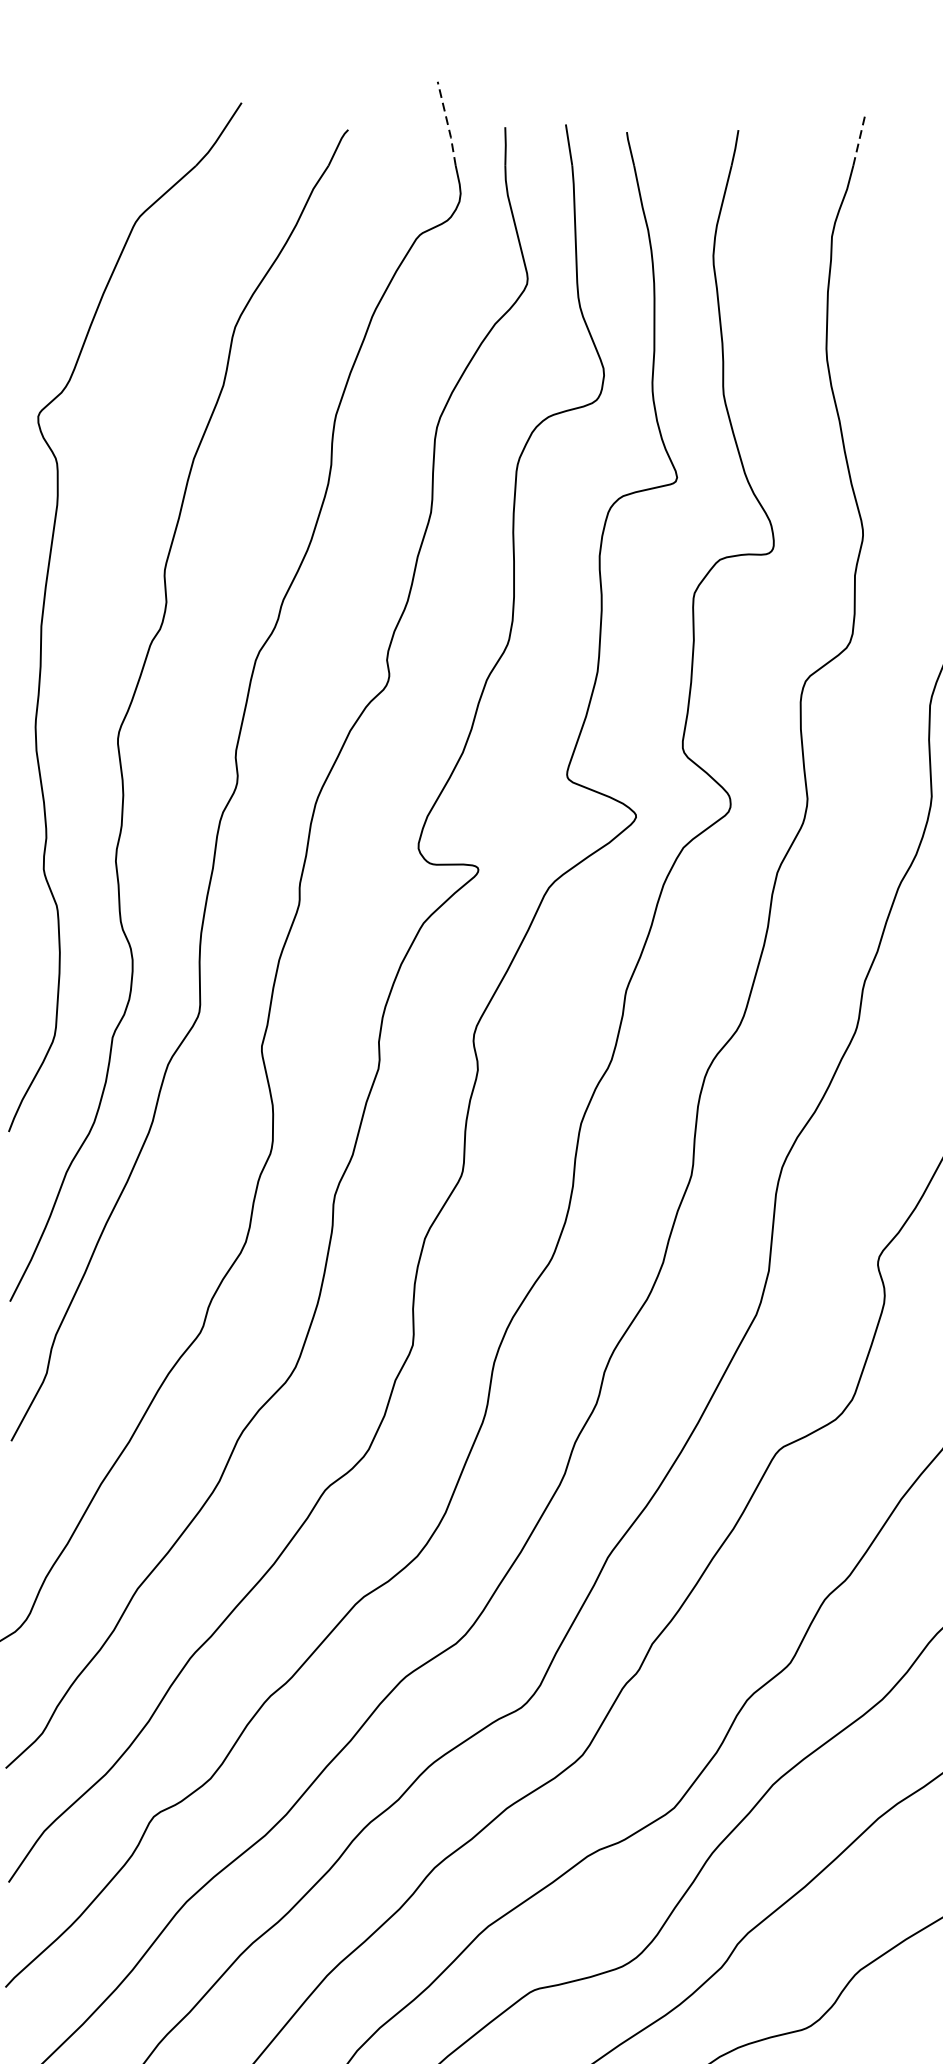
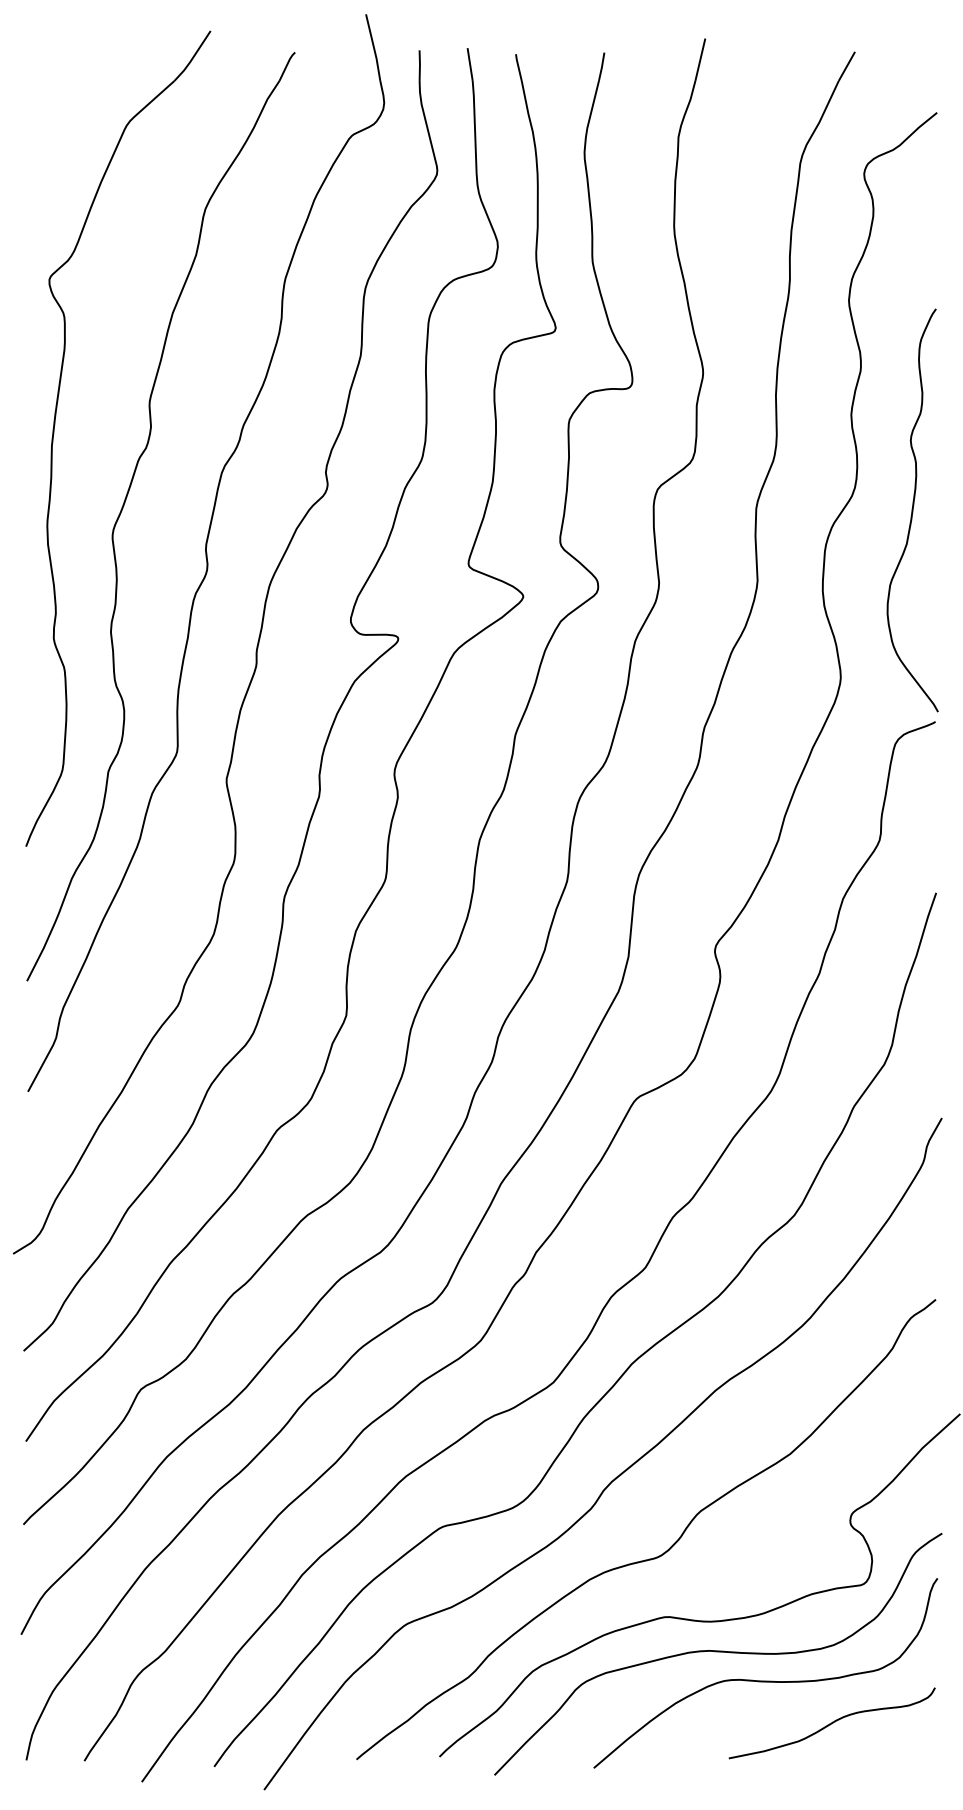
line: (448, 123) -> (374, 47), dashed -> solid
line: (859, 138) -> (700, 59), dashed -> solid

